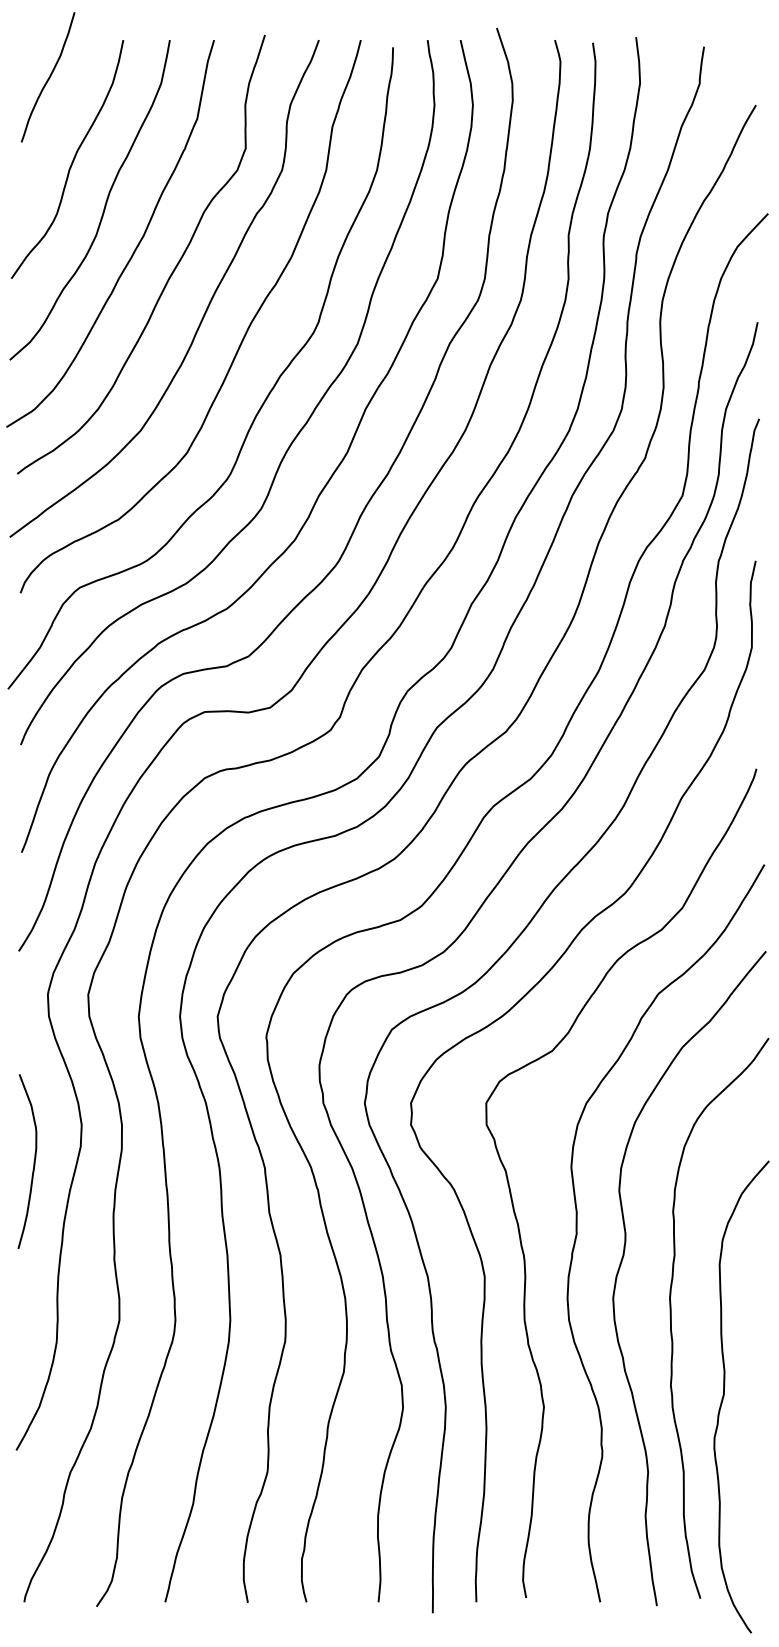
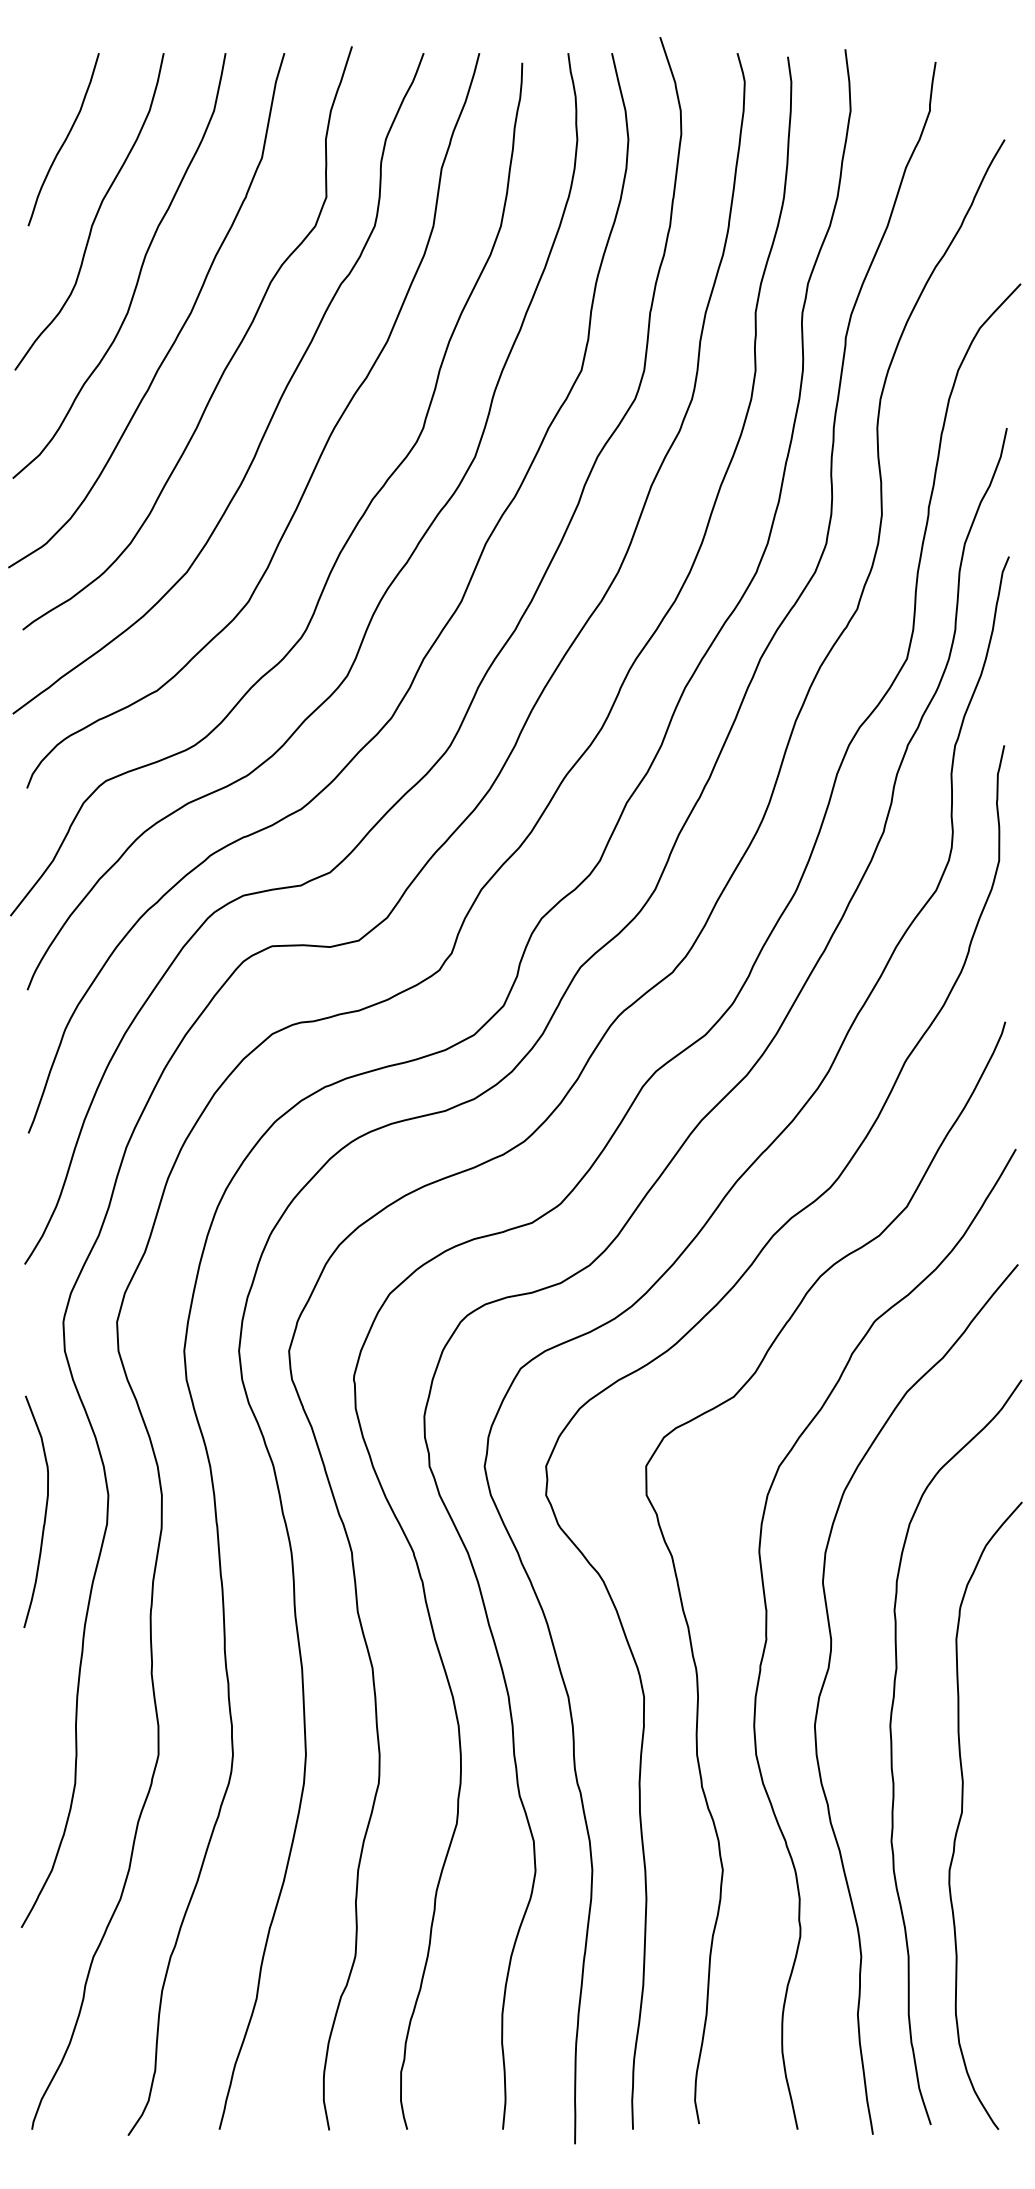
curve: (48, 77) -> (64, 139), moved
curve: (33, 1162) -> (44, 1513), moved
curve: (724, 1396) -> (962, 1815), moved

